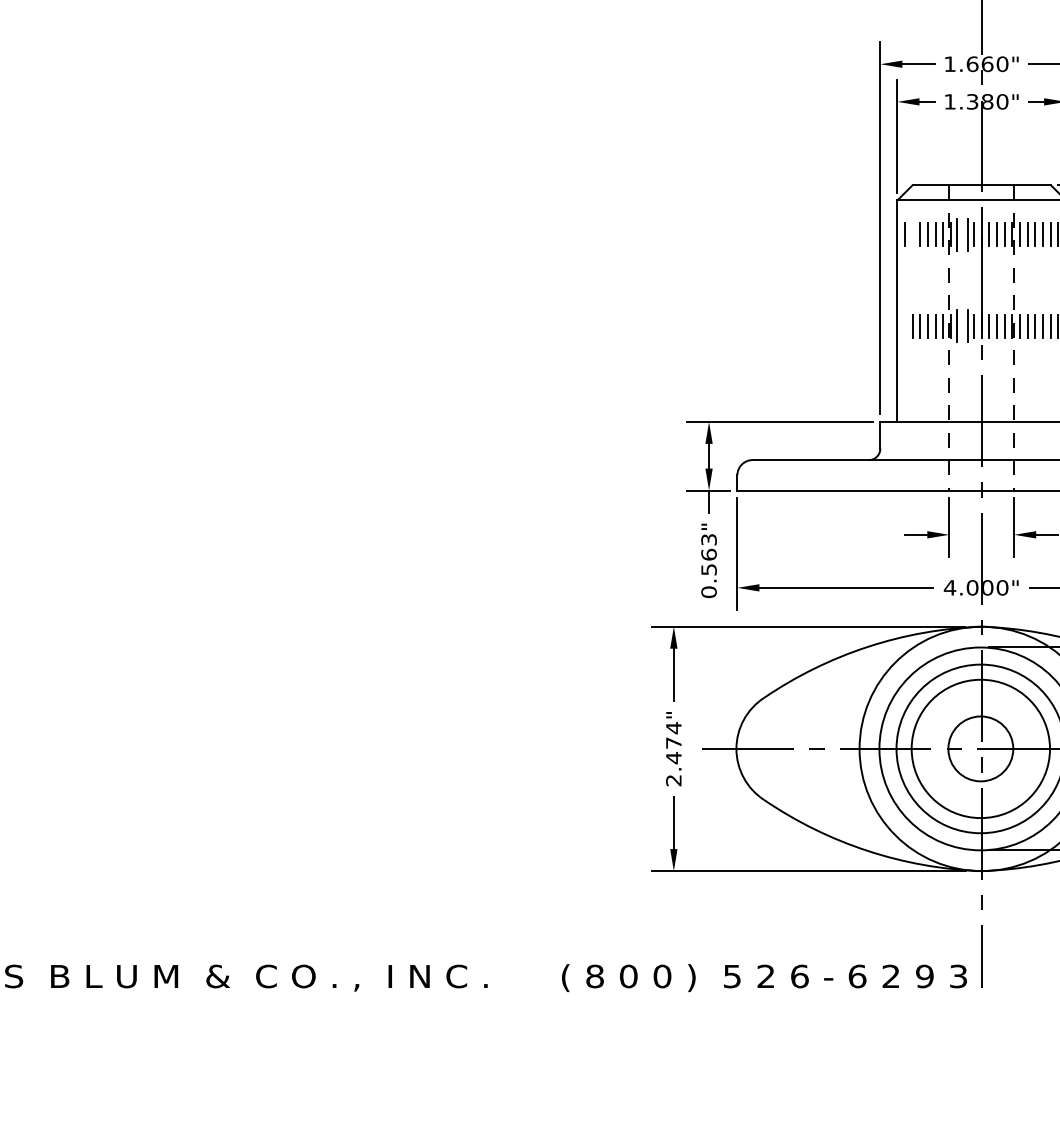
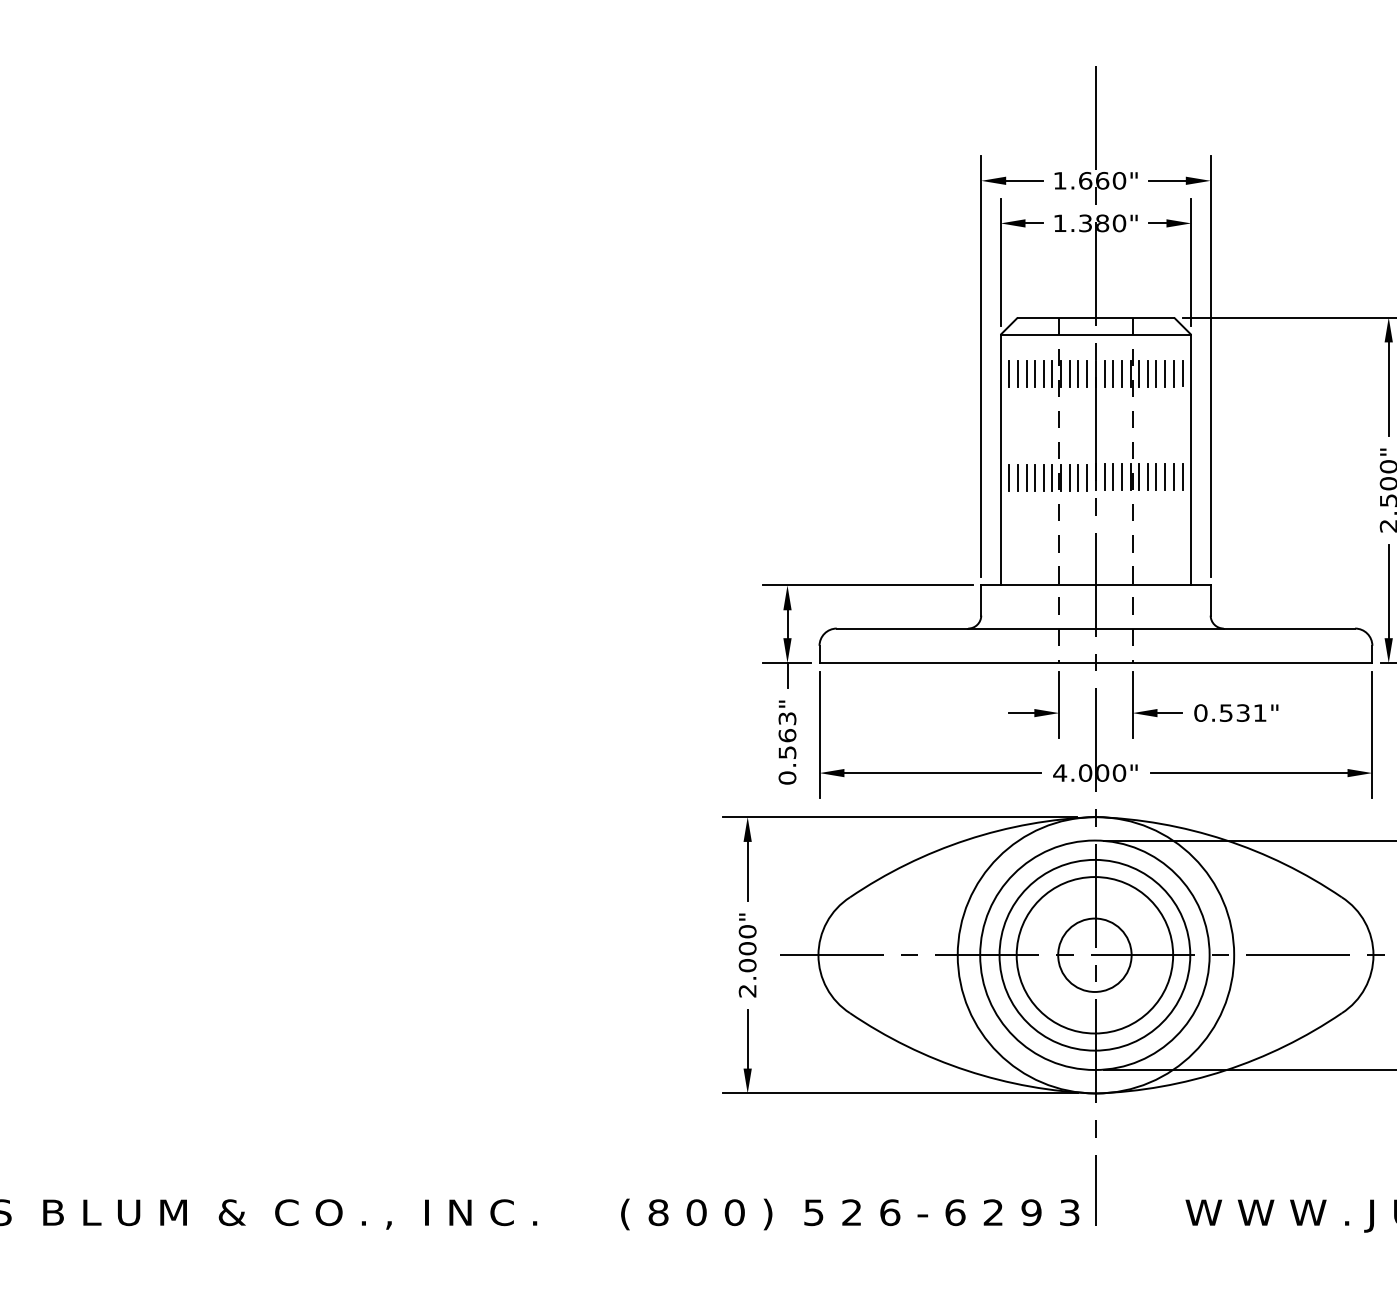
line: (912, 234) -> (1017, 373), added
part: (961, 234) -> (1073, 373), size x0.71
line: (905, 326) -> (1009, 477), added
part: (961, 326) -> (1073, 477), size x0.71
text: (673, 742) -> (747, 948), 2.474" -> 2.000"

